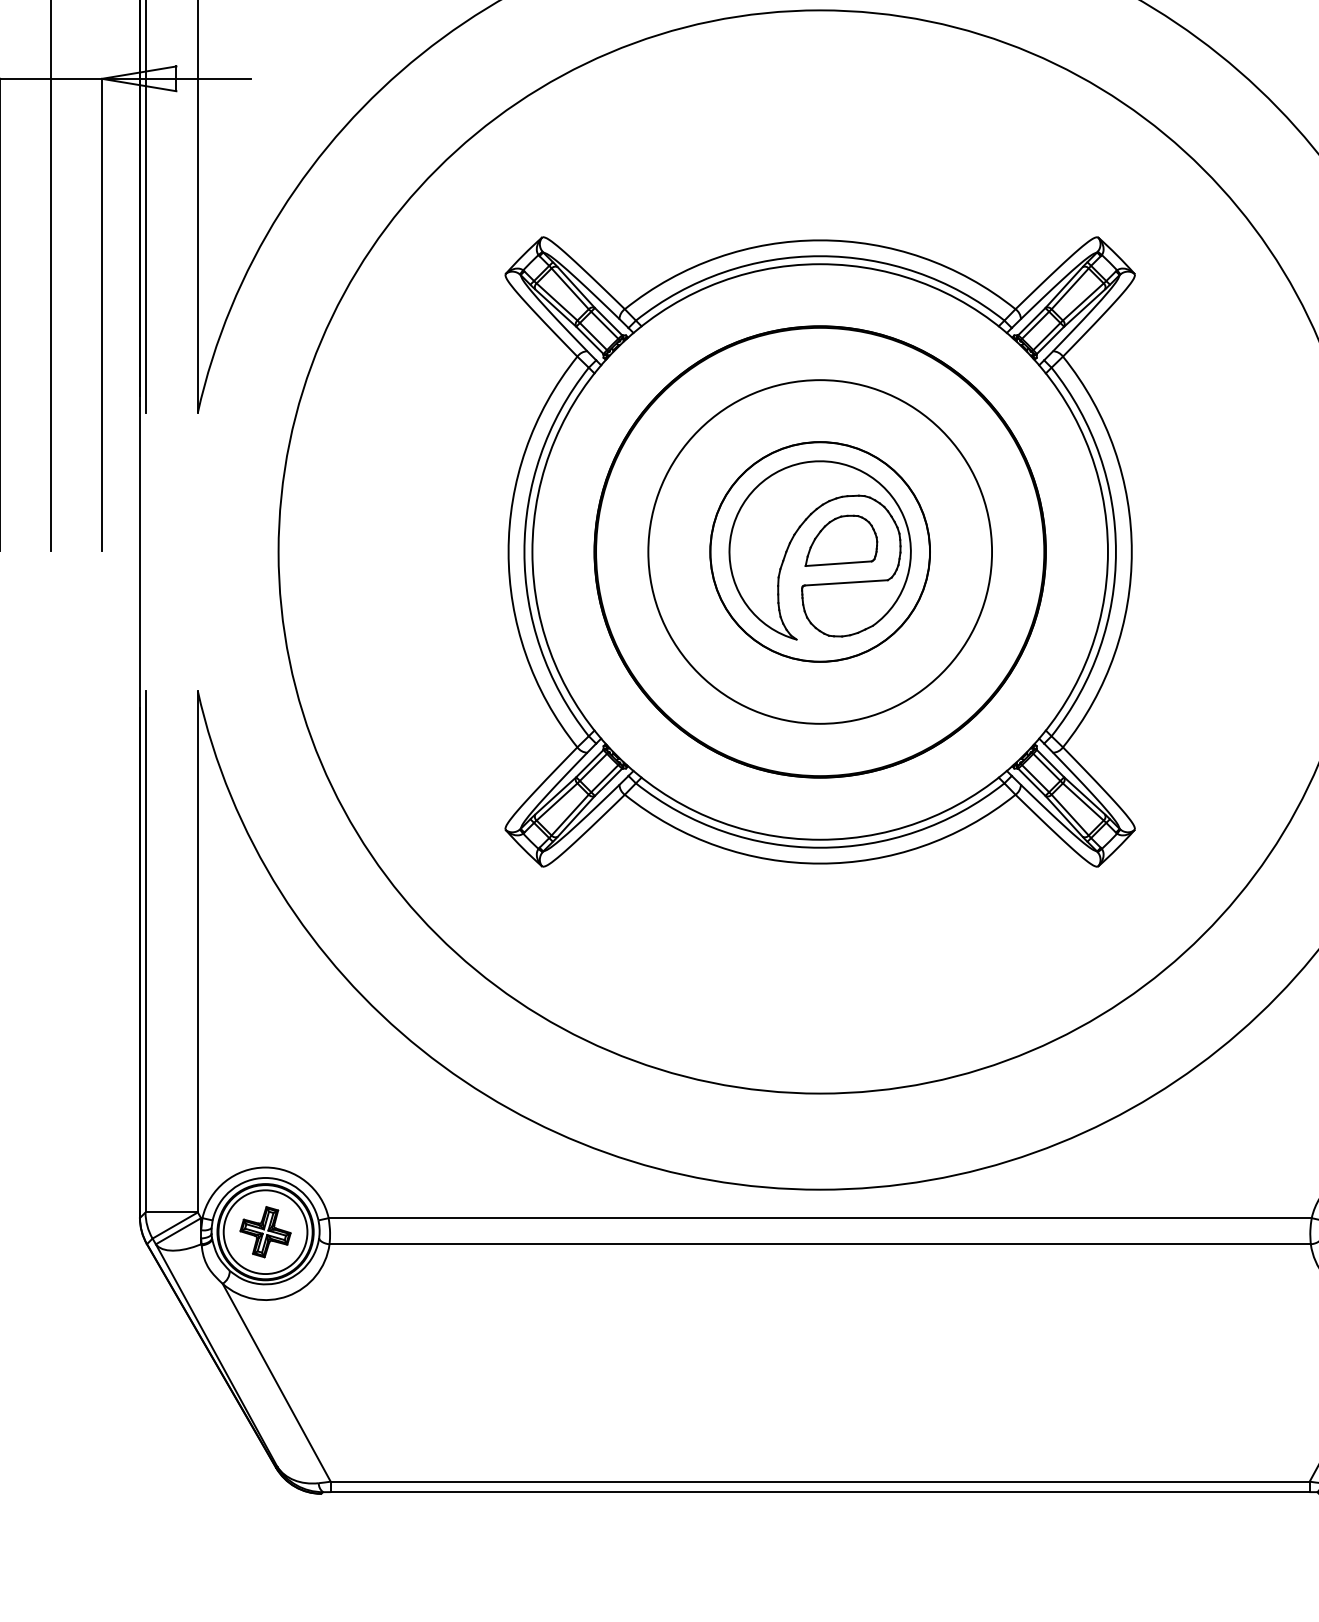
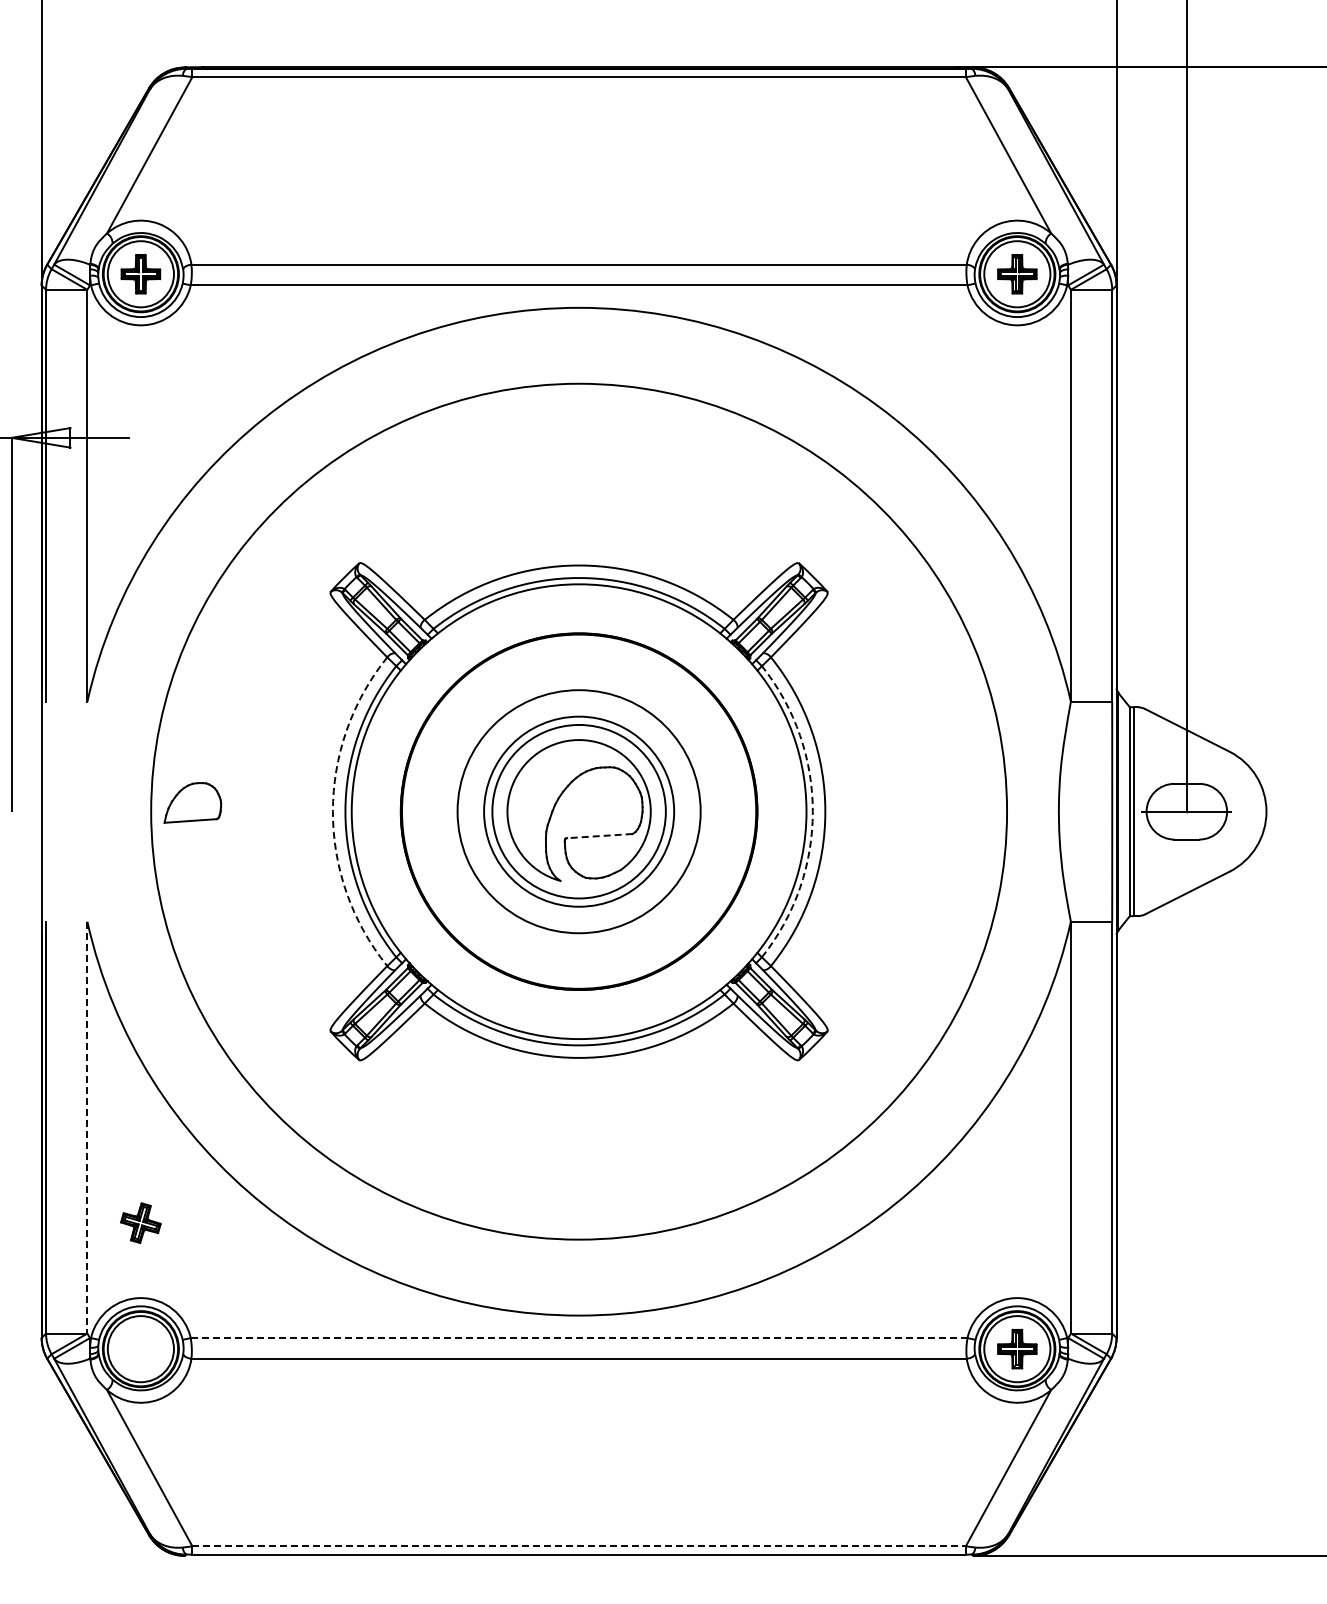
part: (840, 540) -> (192, 802), moved
arc: (508, 551) -> (332, 811), solid -> dashed
circle: (819, 551) -> (578, 811), size x0.7
circle: (819, 551) -> (578, 811), size x1.4
arc: (1115, 551) -> (812, 811), solid -> dashed
line: (845, 583) -> (599, 836), solid -> dashed
line: (197, 951) -> (87, 1127), solid -> dashed
line: (820, 1218) -> (579, 1338), solid -> dashed
part: (265, 1231) -> (140, 1222), moved
line: (820, 1481) -> (579, 1546), solid -> dashed

